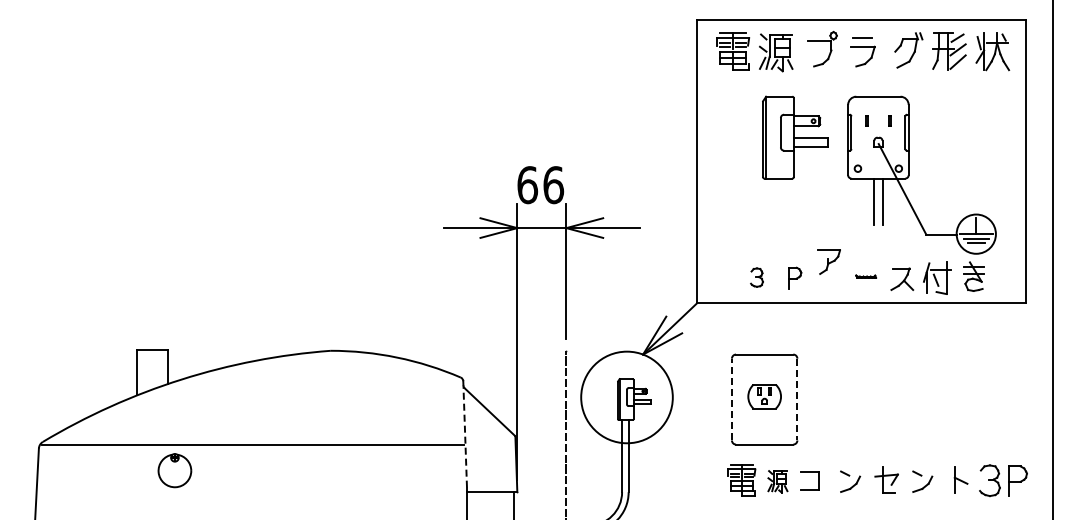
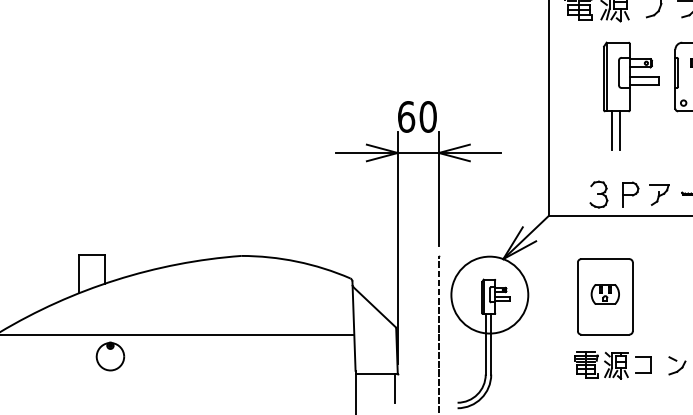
text: (553, 184) -> (428, 116), 66 -> 60
line: (772, 201) -> (611, 130), added
line: (782, 201) -> (620, 130), added
part: (828, 261) -> (658, 194), moved
part: (756, 277) -> (598, 194), size x1.67
part: (794, 277) -> (630, 194), size x1.43
line: (731, 399) -> (577, 296), dashed -> solid
line: (797, 399) -> (632, 296), dashed -> solid
line: (465, 436) -> (354, 327), dashed -> solid
part: (777, 481) -> (616, 365), size x1.43

